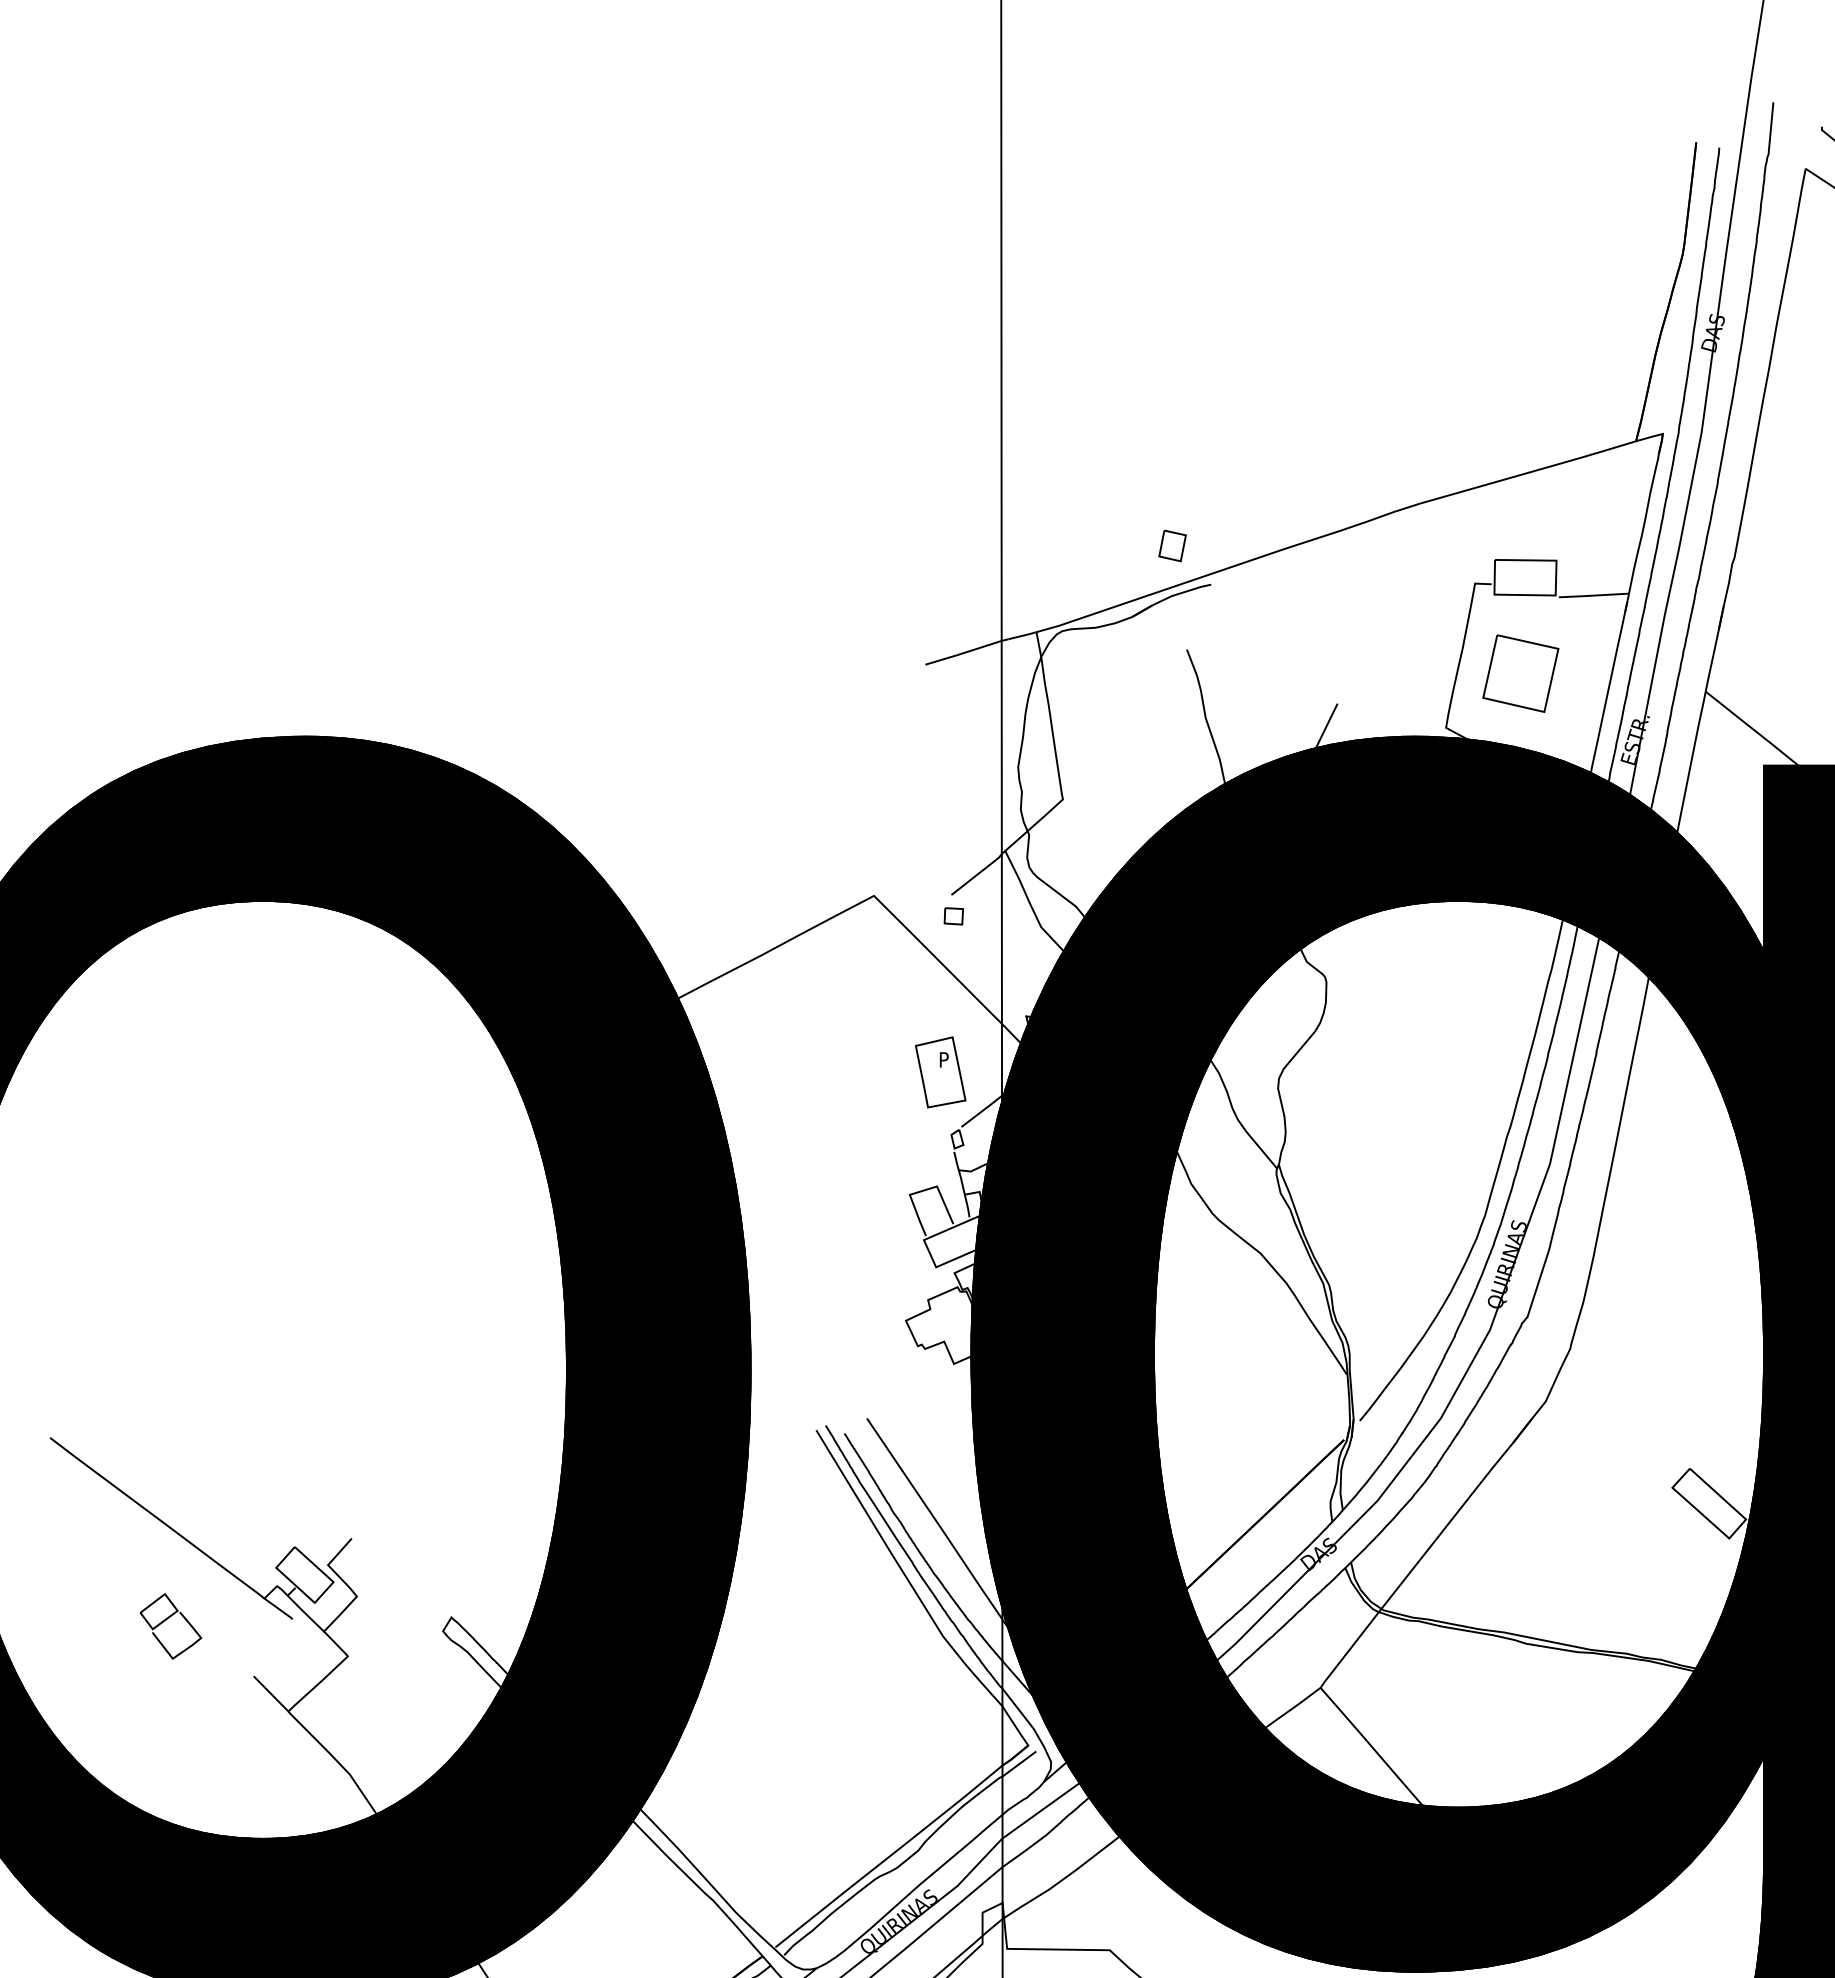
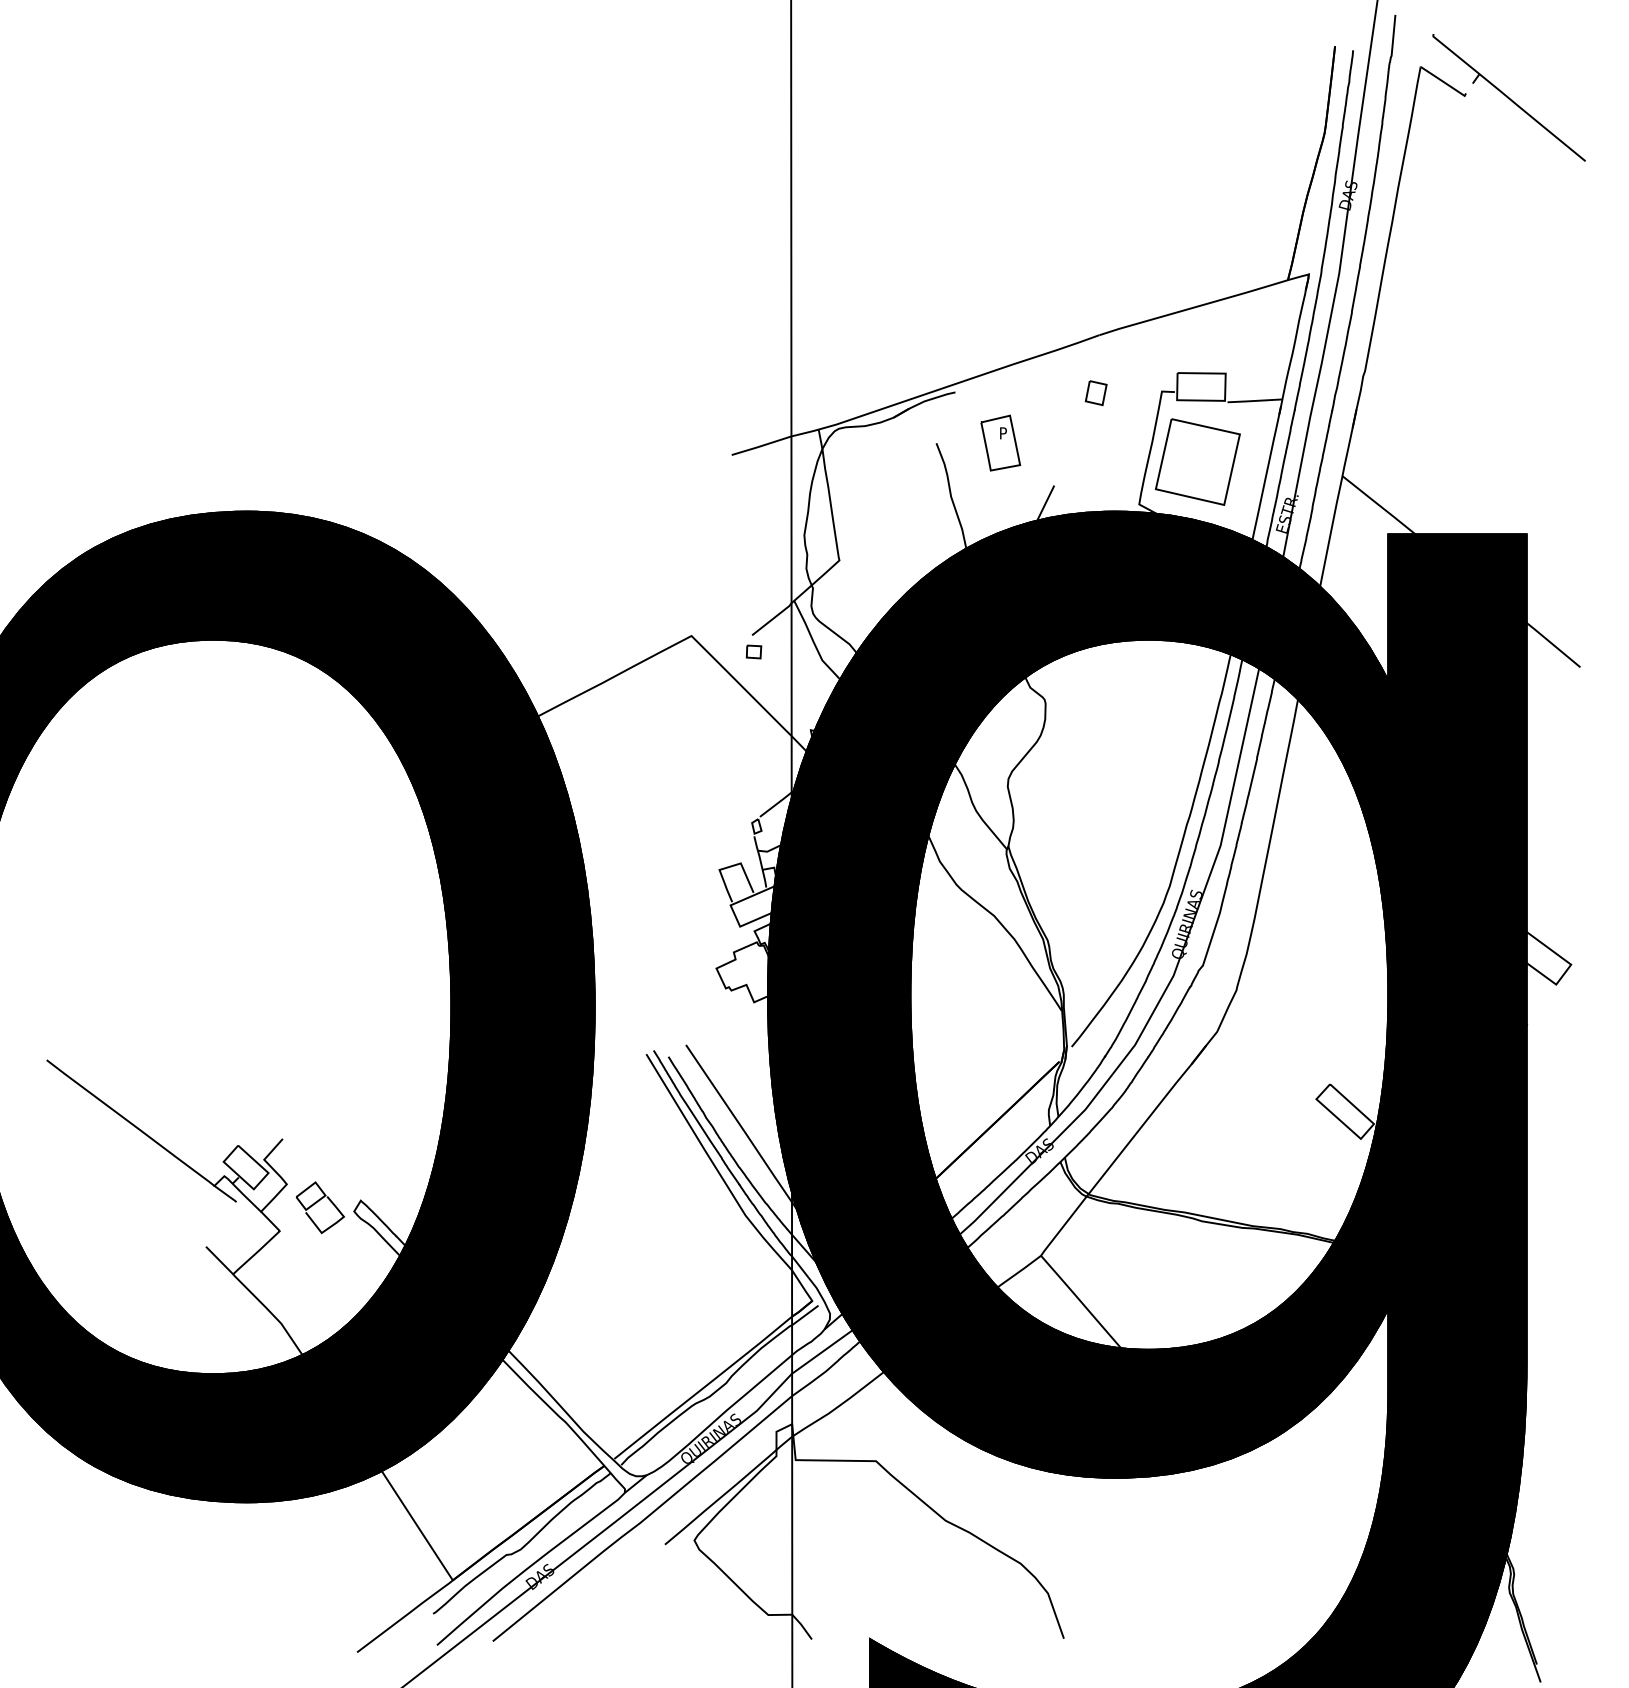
part: (1171, 545) -> (1095, 392), moved
part: (1520, 672) -> (1197, 461), size x1.43
part: (940, 1071) -> (1000, 442), moved
part: (169, 1626) -> (319, 1207), moved

